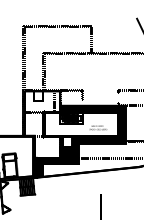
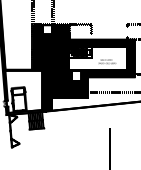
hatch: (42, 124) -> (51, 58), added

